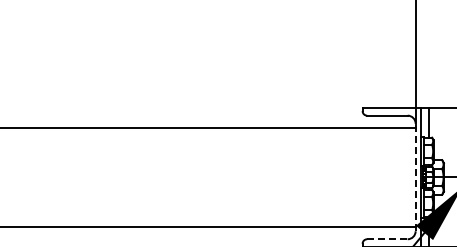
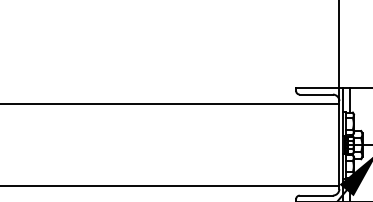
line: (415, 177) -> (339, 145), dashed -> solid
line: (387, 239) -> (316, 195), dashed -> solid

